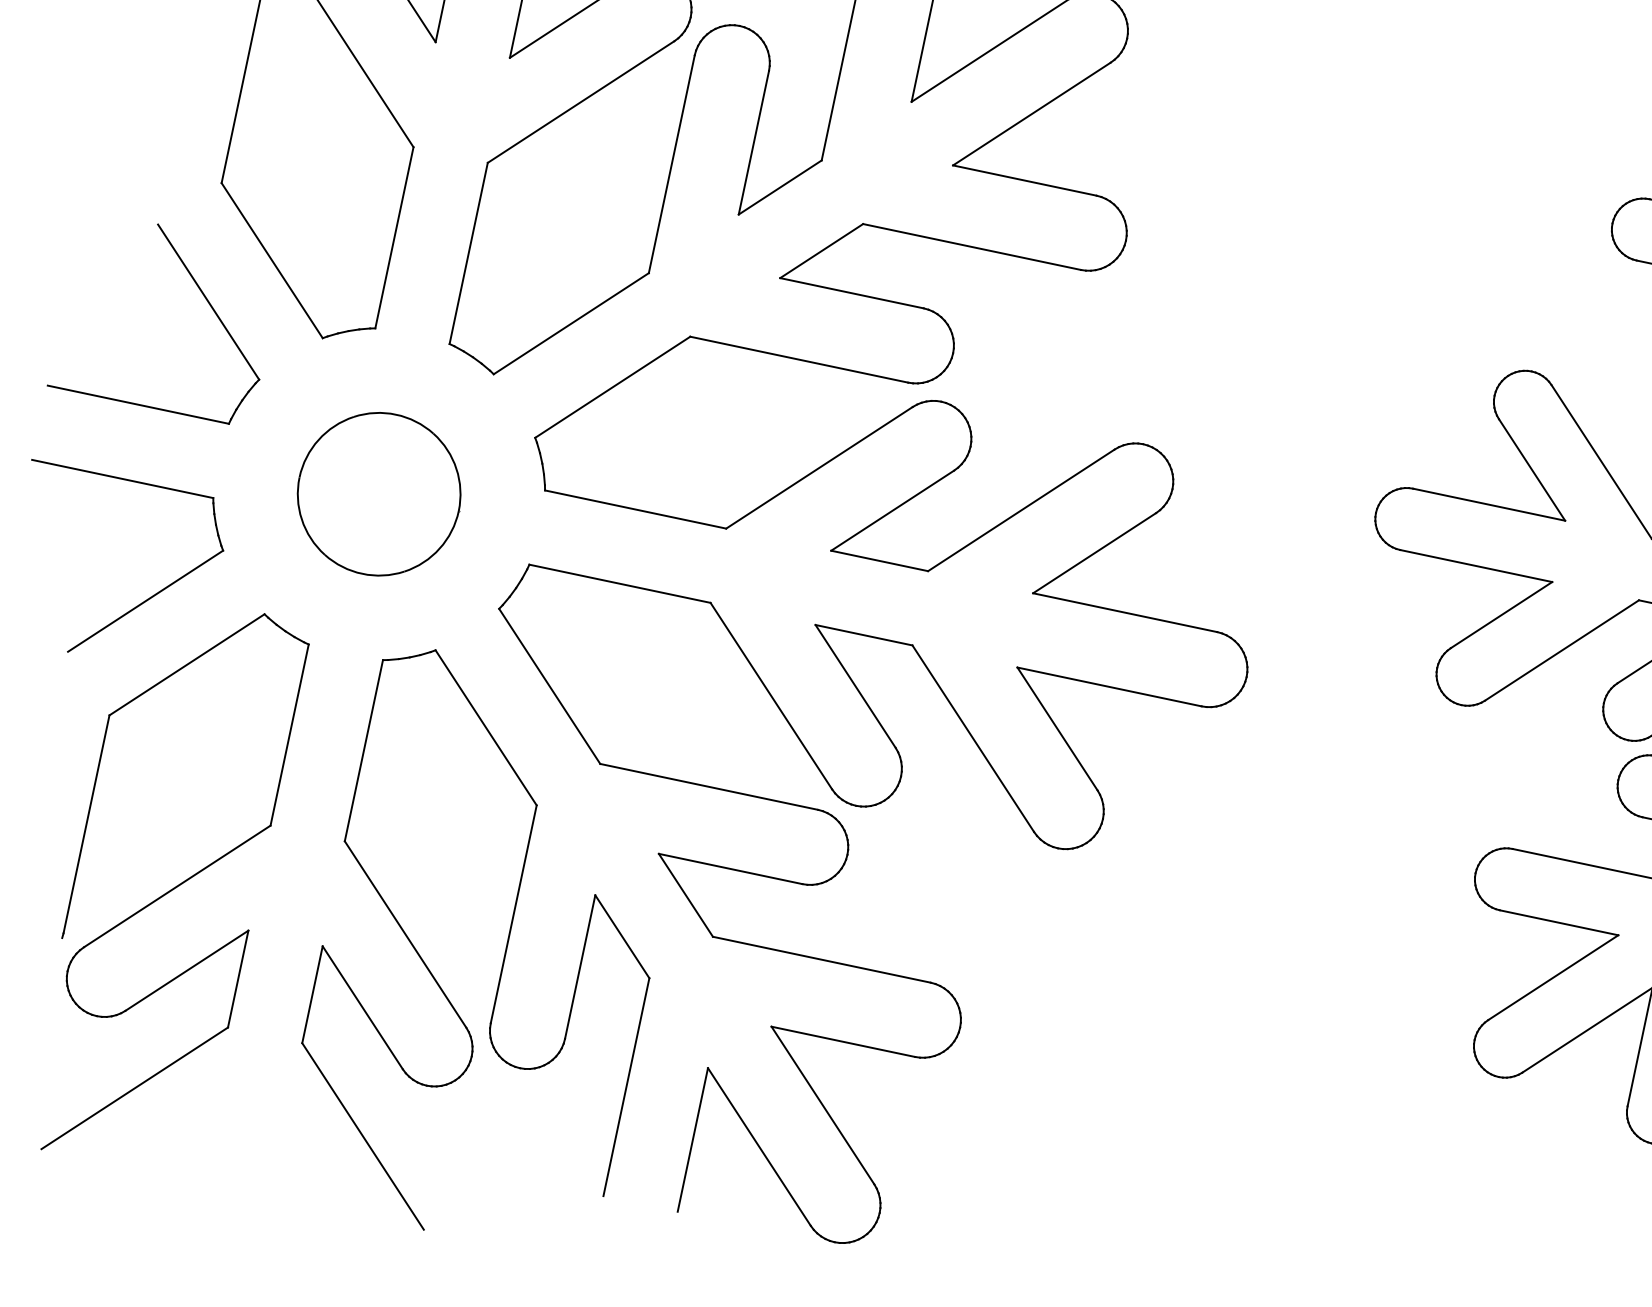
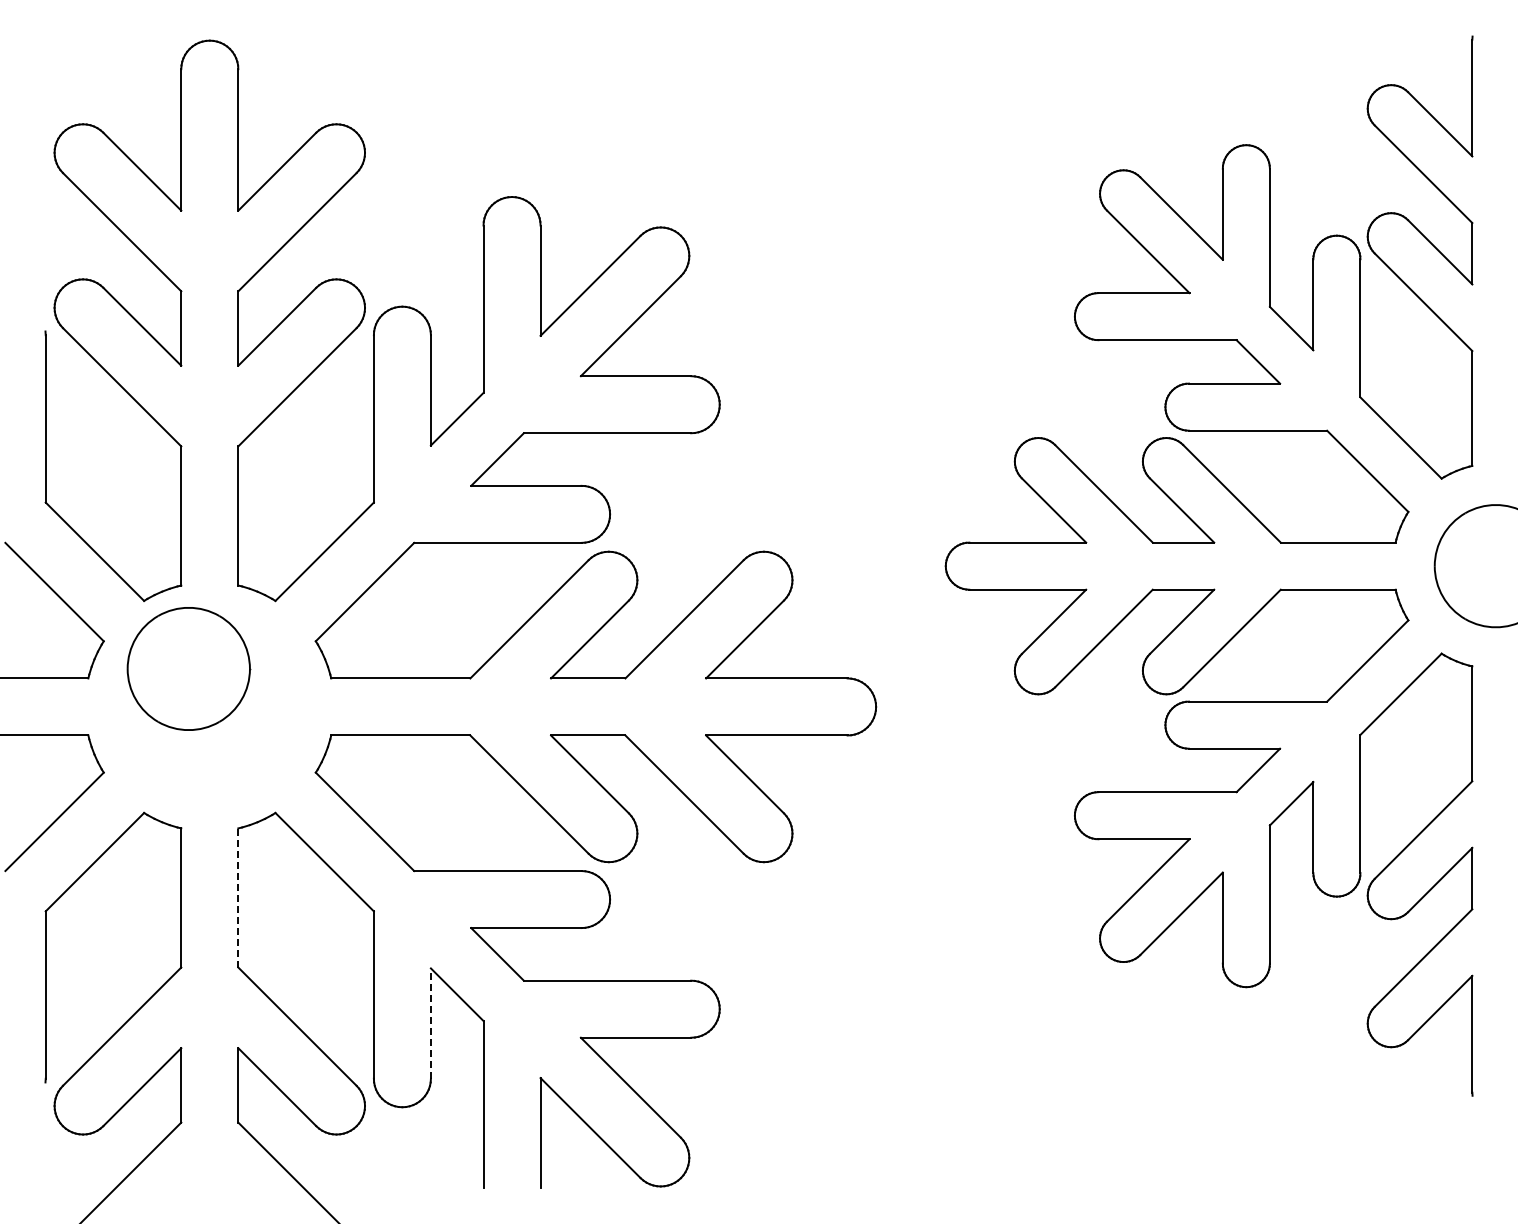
part: (378, 493) -> (188, 668), moved
line: (364, 750) -> (238, 897), solid -> dashed
line: (579, 966) -> (430, 1023), solid -> dashed

